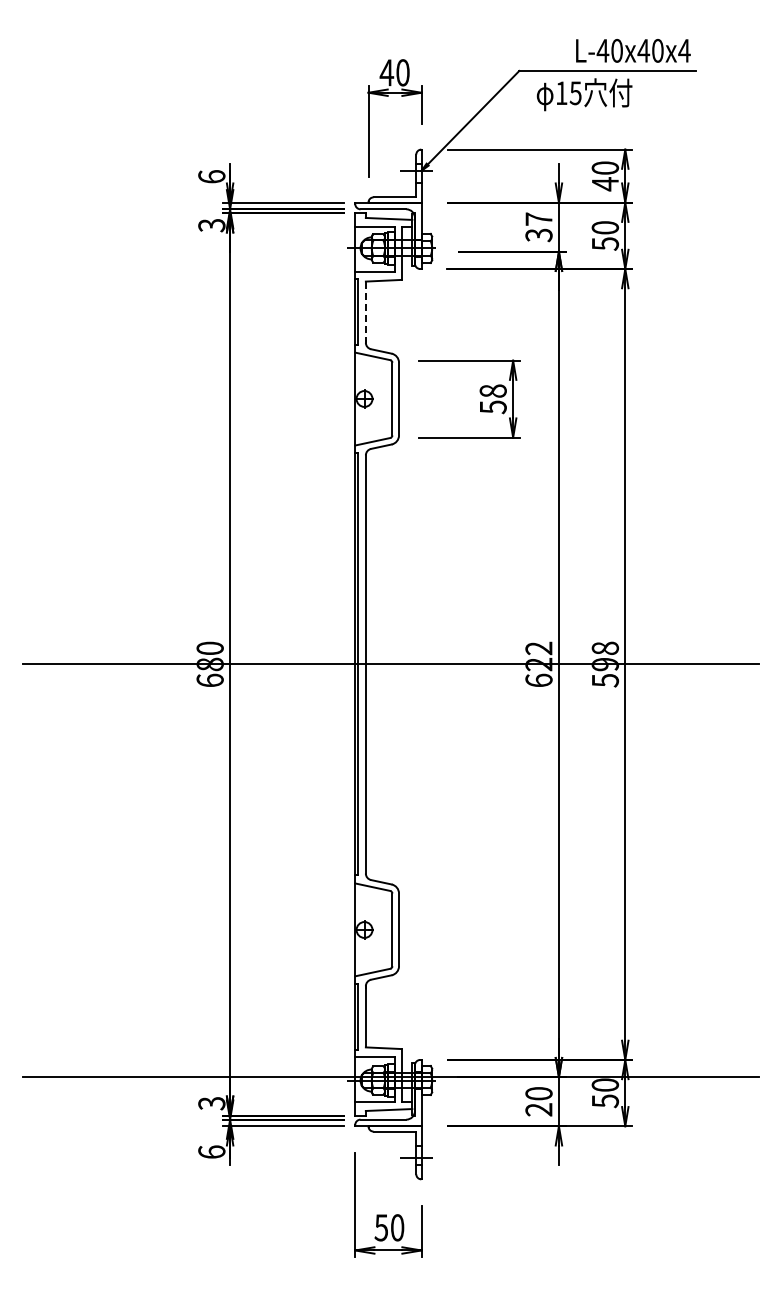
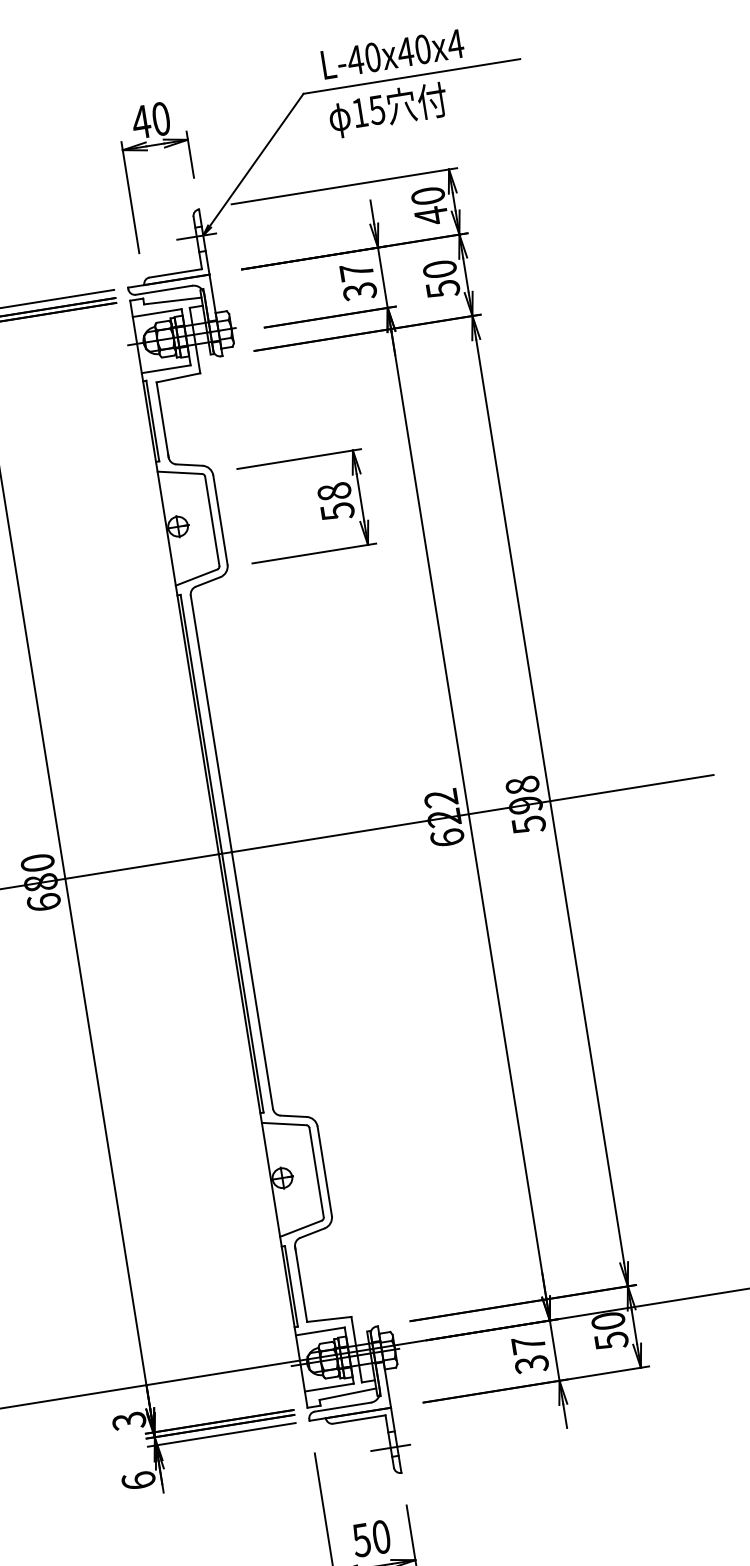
text: (633, 50) -> (392, 53), moved
line: (365, 312) -> (162, 420), dashed -> solid
text: (538, 1101) -> (529, 1354), 20 -> 37

